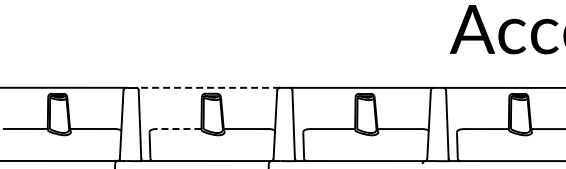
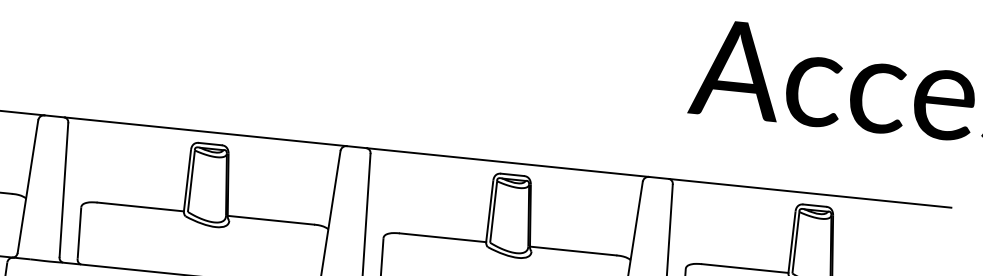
line: (208, 87) -> (206, 131), dashed -> solid
line: (179, 129) -> (140, 207), dashed -> solid

